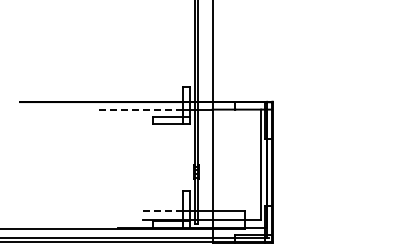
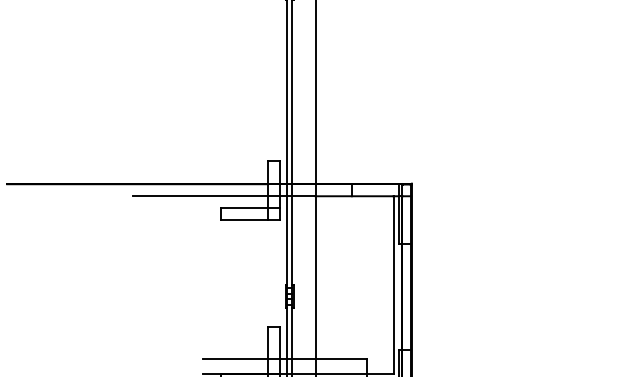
line: (140, 109) -> (199, 196), dashed -> solid
line: (162, 211) -> (235, 359), dashed -> solid

